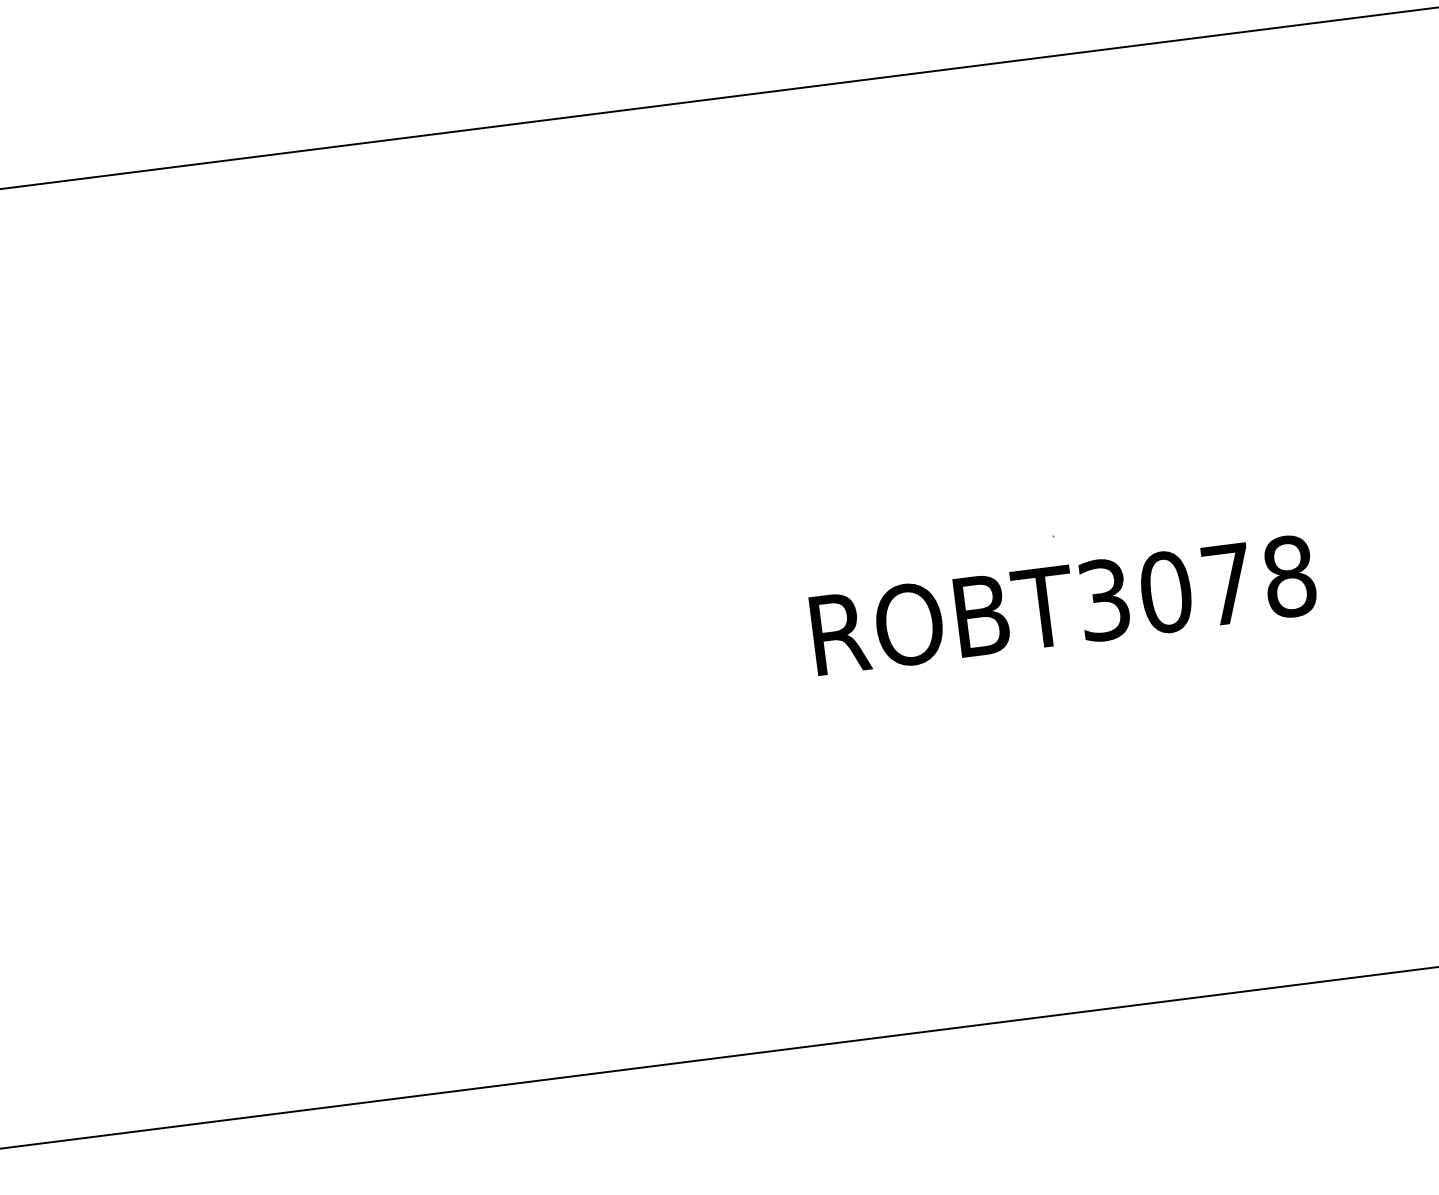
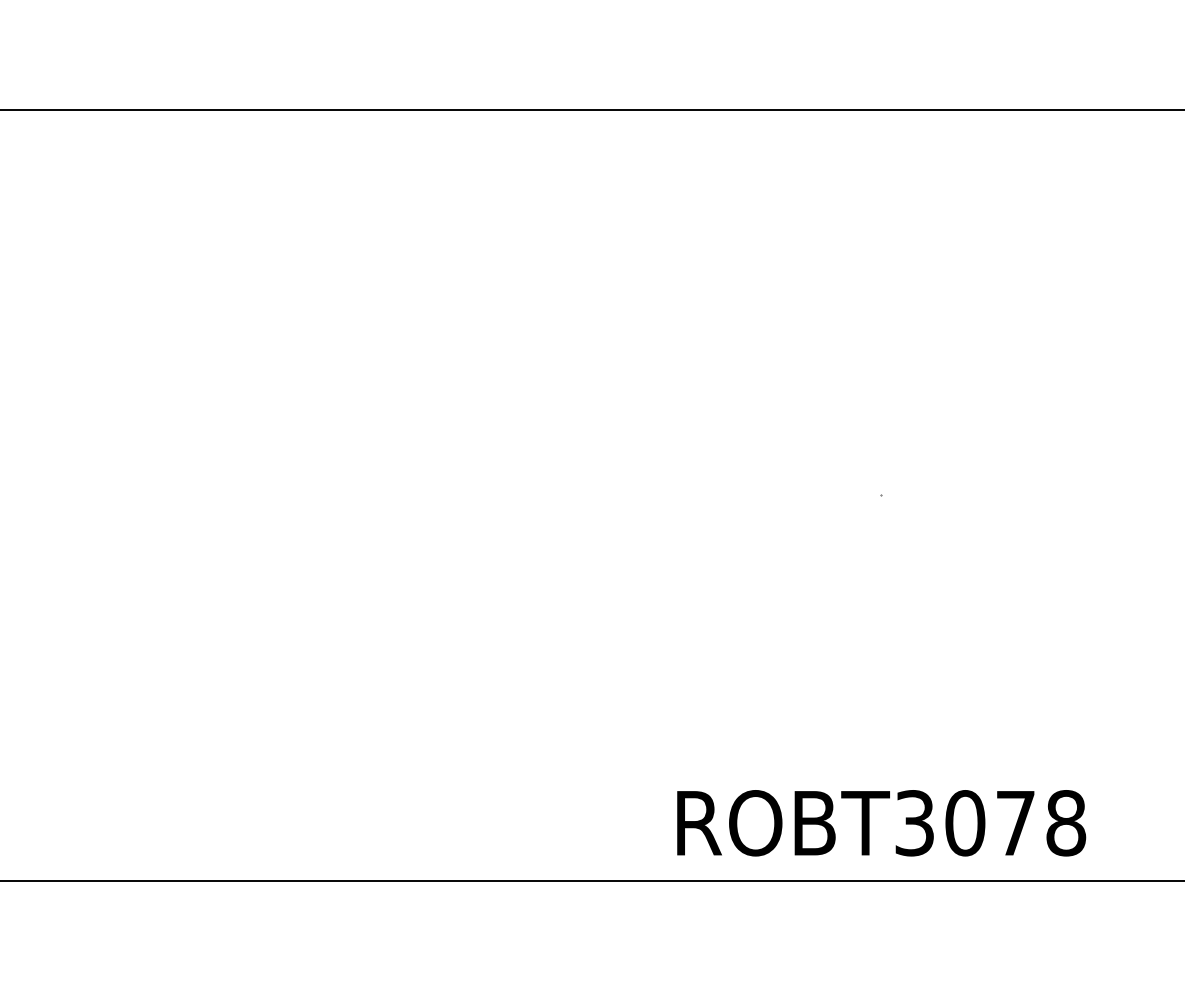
text: (1063, 605) -> (881, 823), moved

